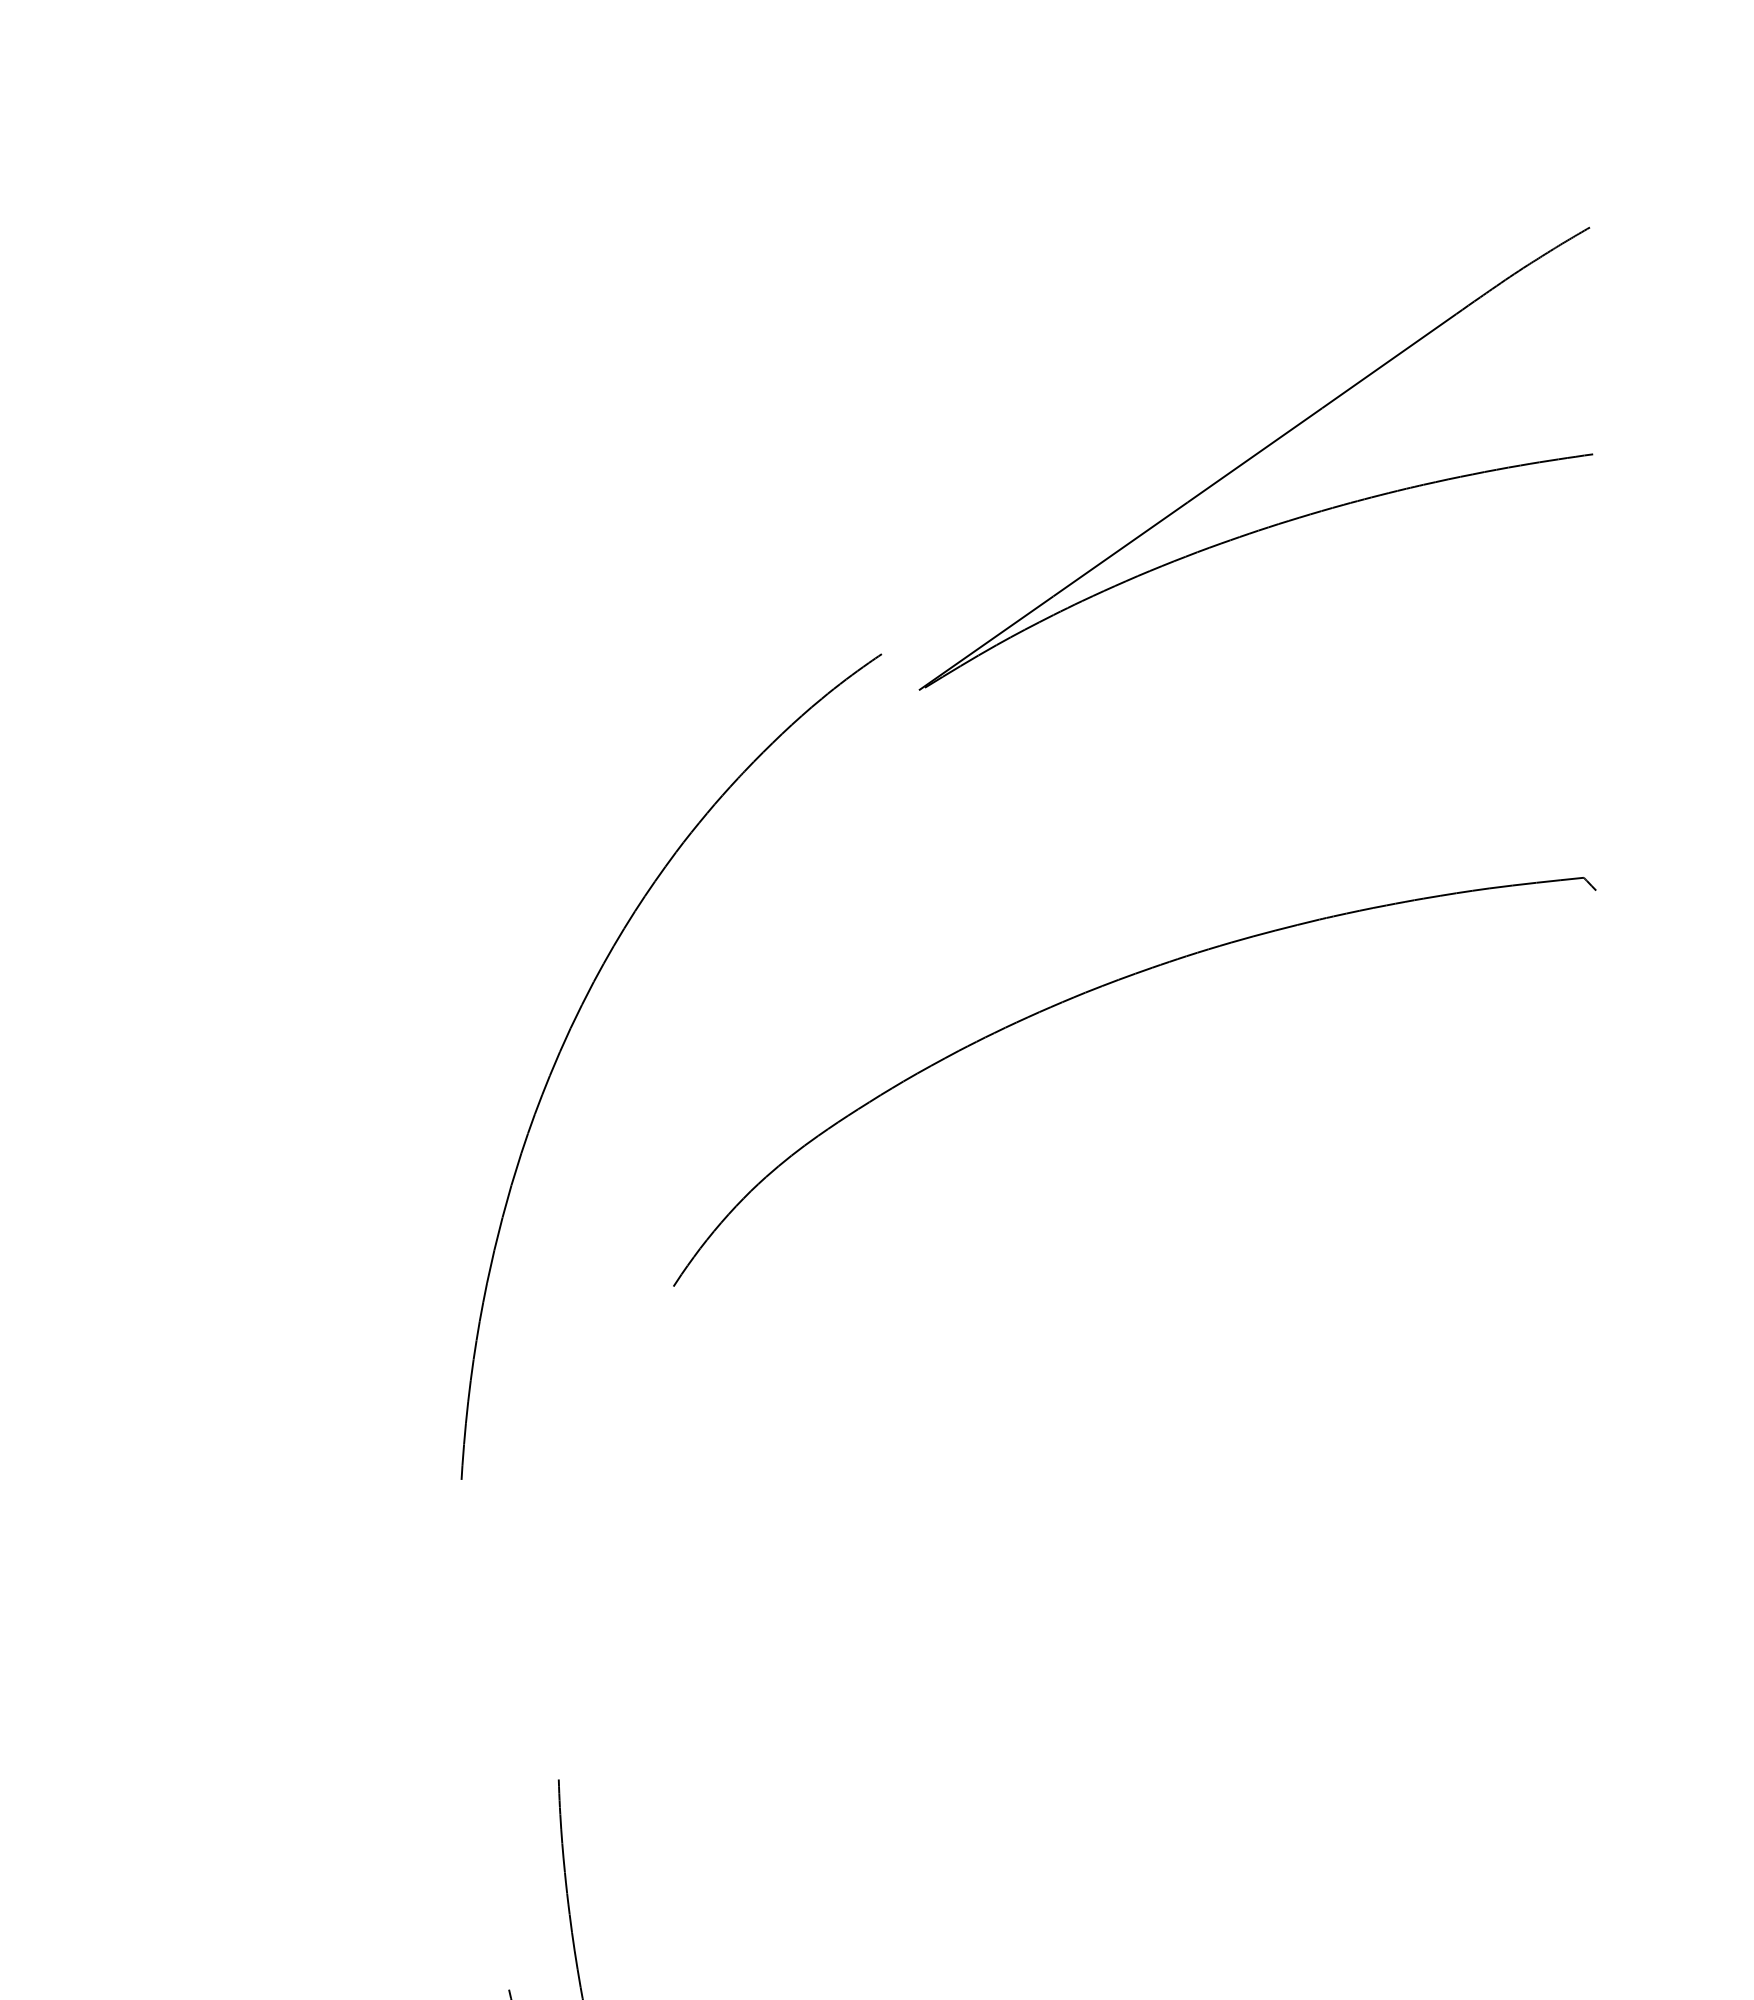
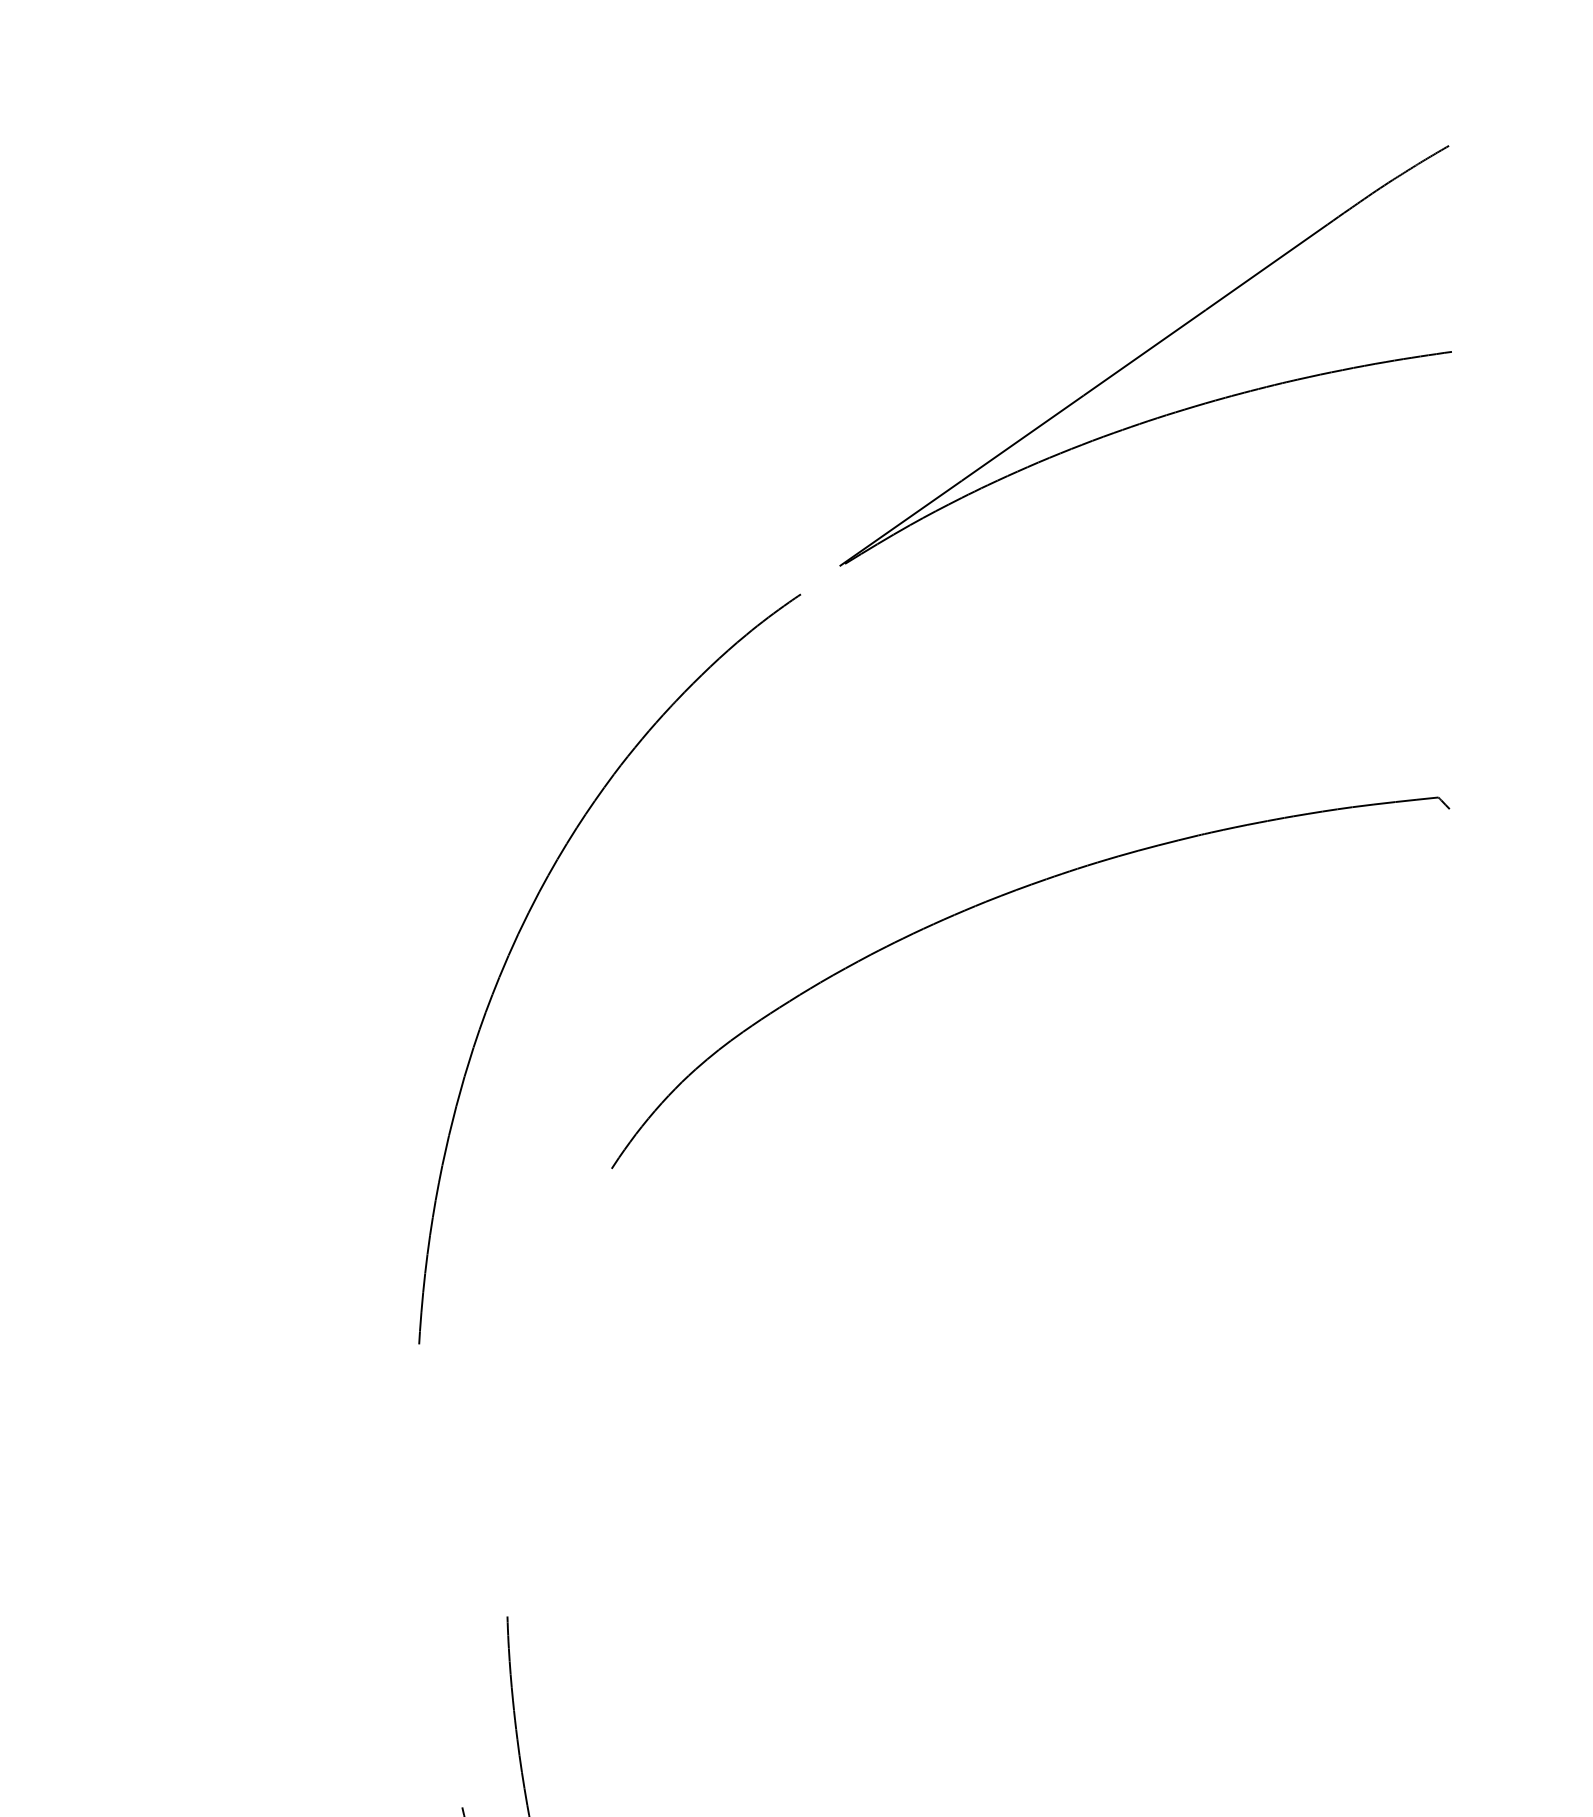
part: (1255, 458) -> (1145, 355), moved

